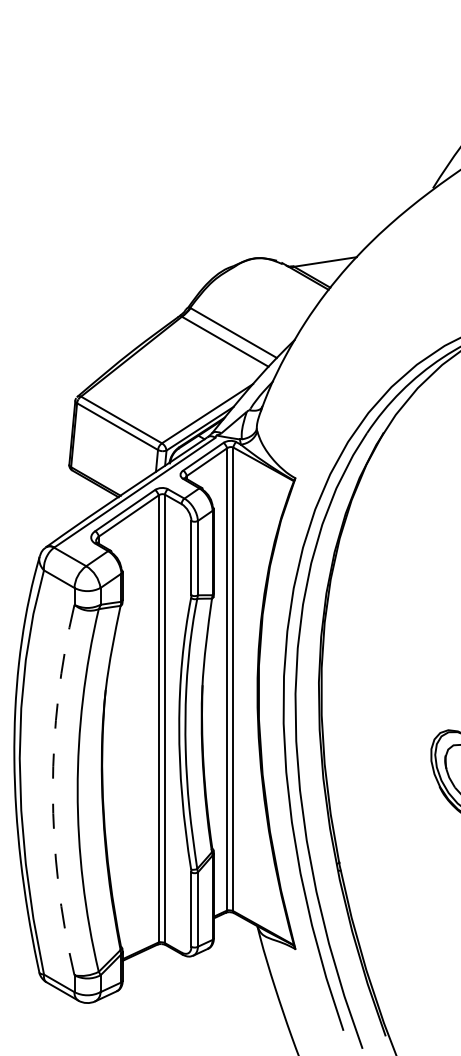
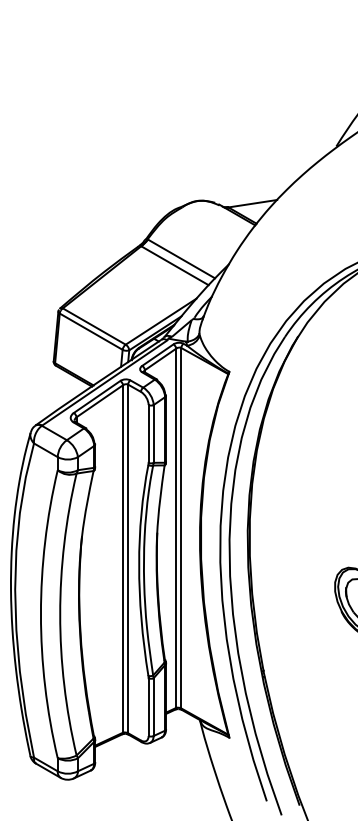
arc: (52, 790) -> (40, 614), dashed -> solid

